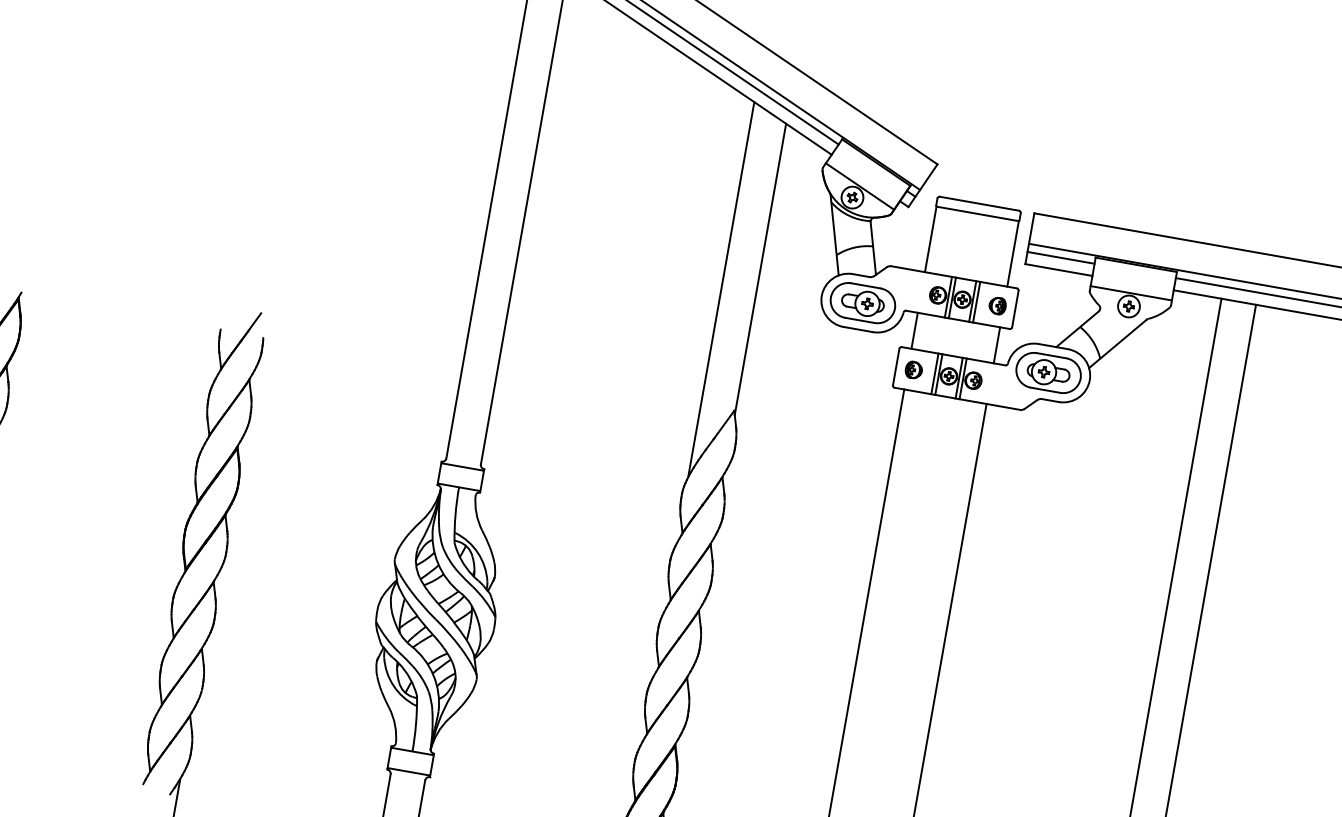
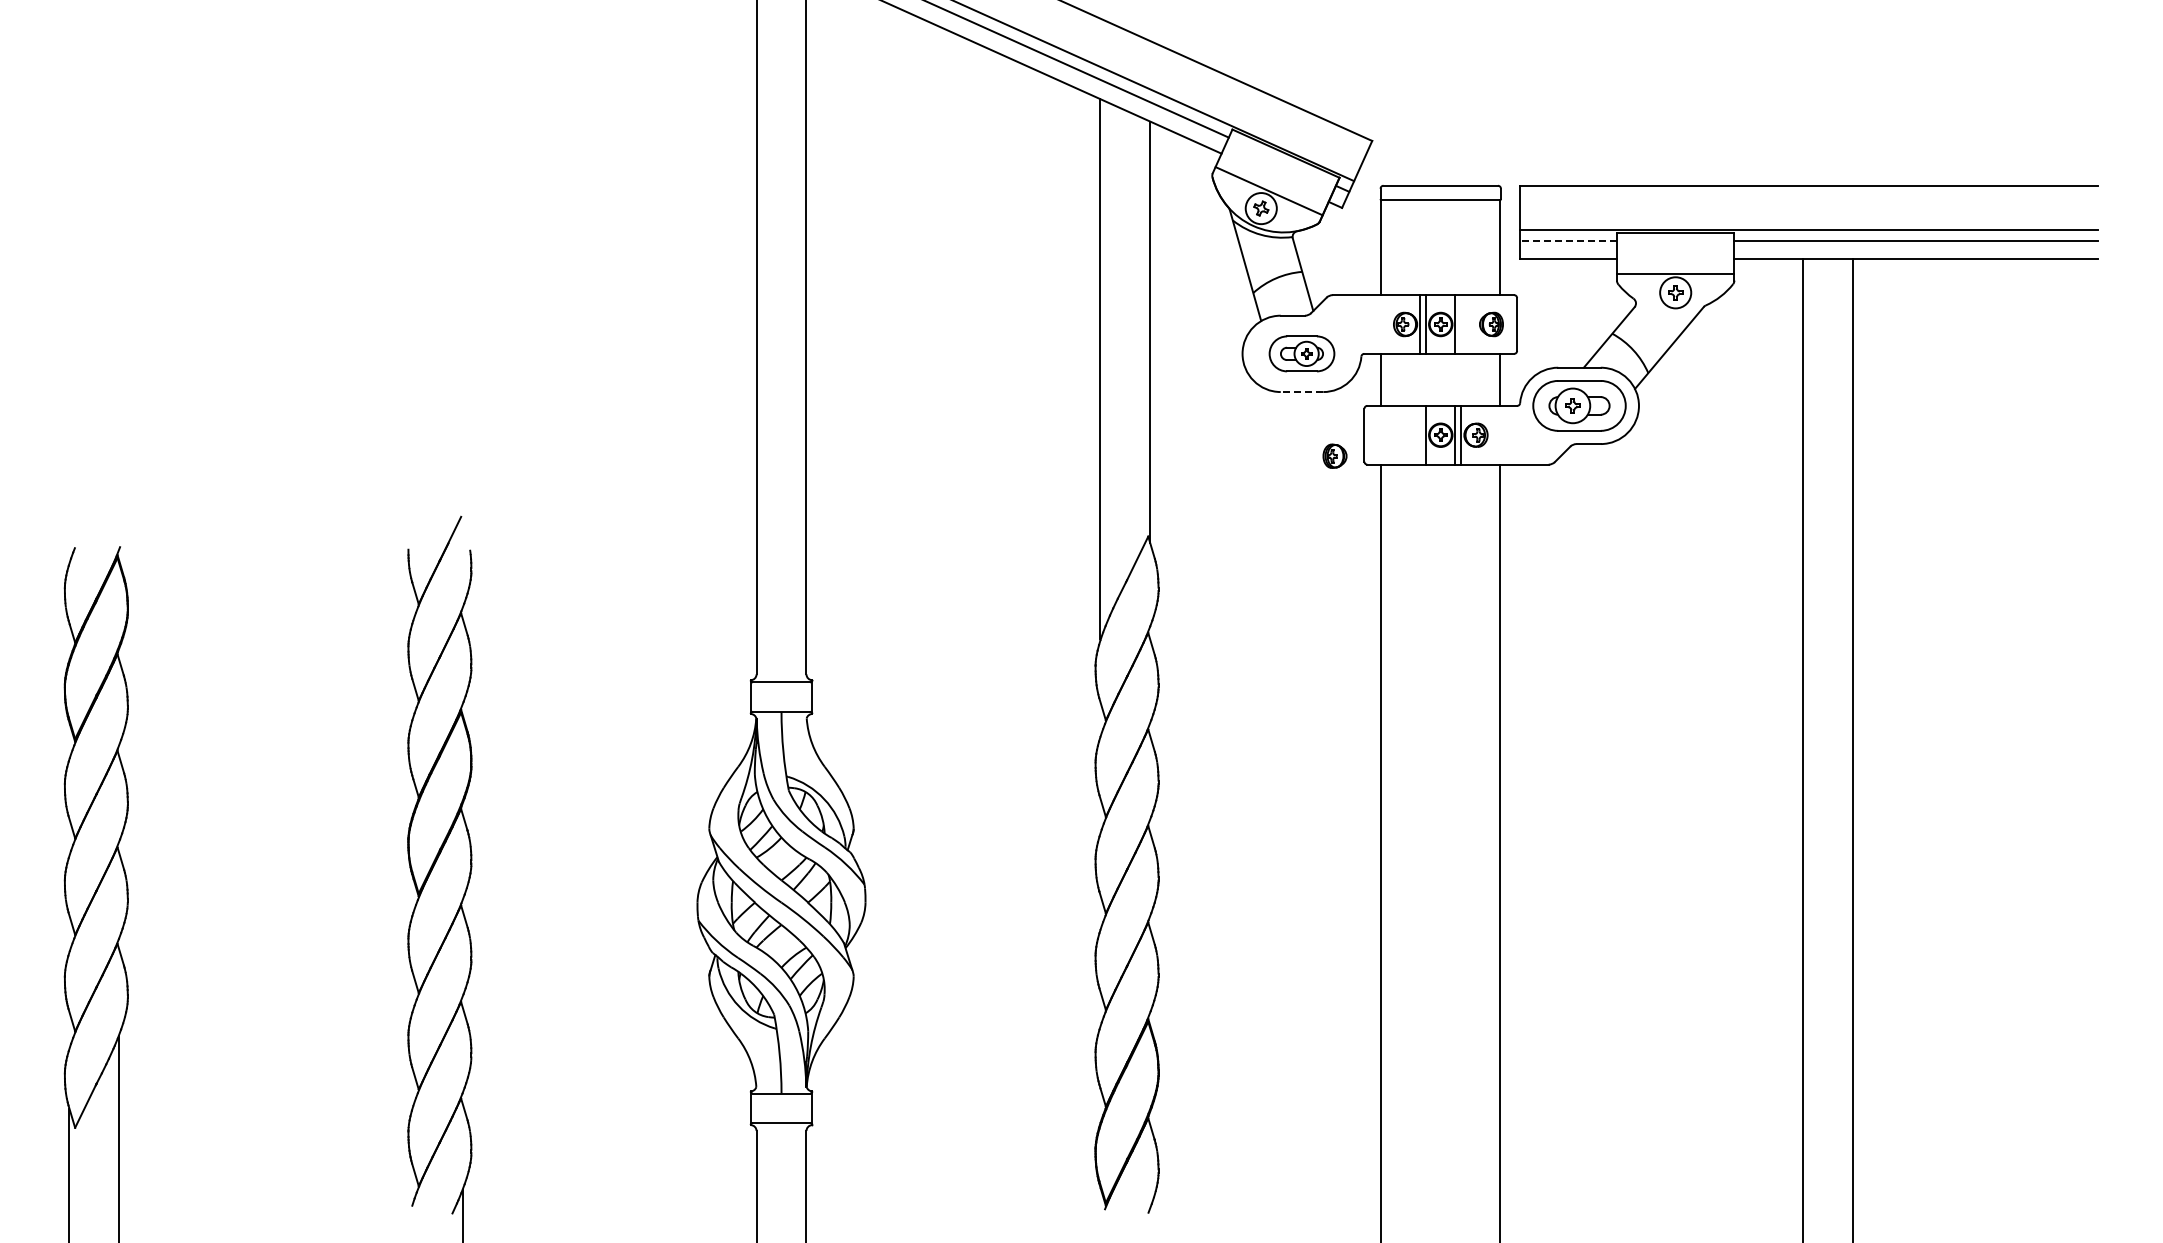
line: (1061, 257) -> (1568, 241), solid -> dashed
part: (862, 302) -> (1301, 353), size x0.7
line: (976, 302) -> (1461, 324), removed
line: (857, 329) -> (1301, 392), solid -> dashed
part: (913, 369) -> (1334, 455), moved
line: (935, 373) -> (1420, 434), removed

